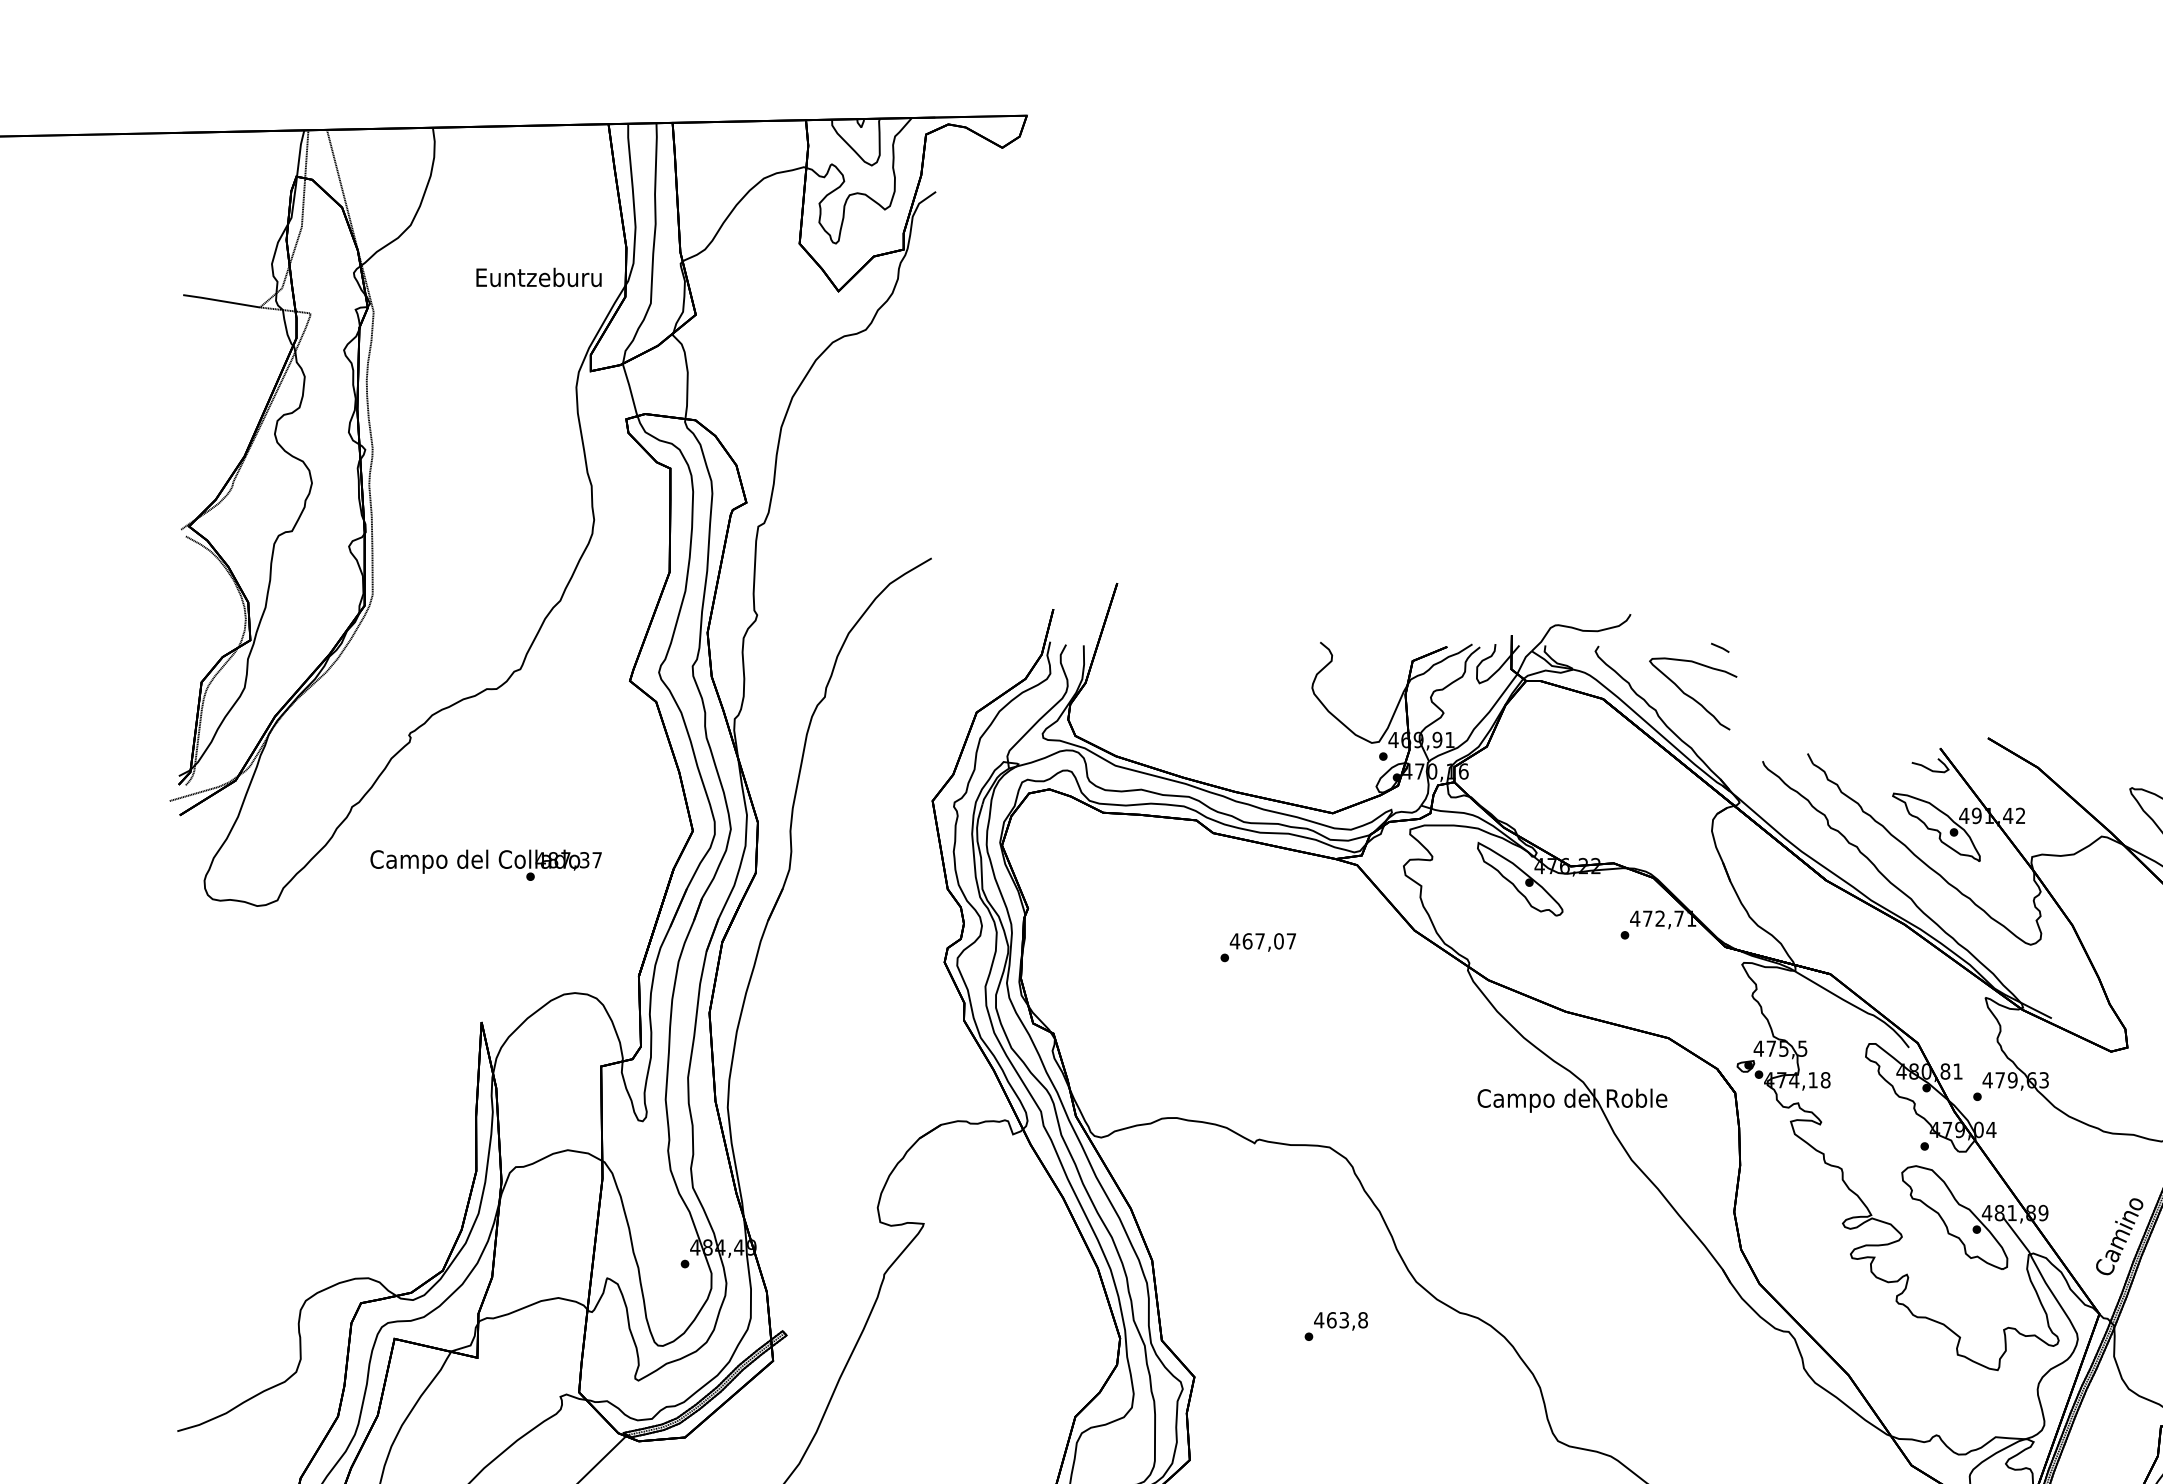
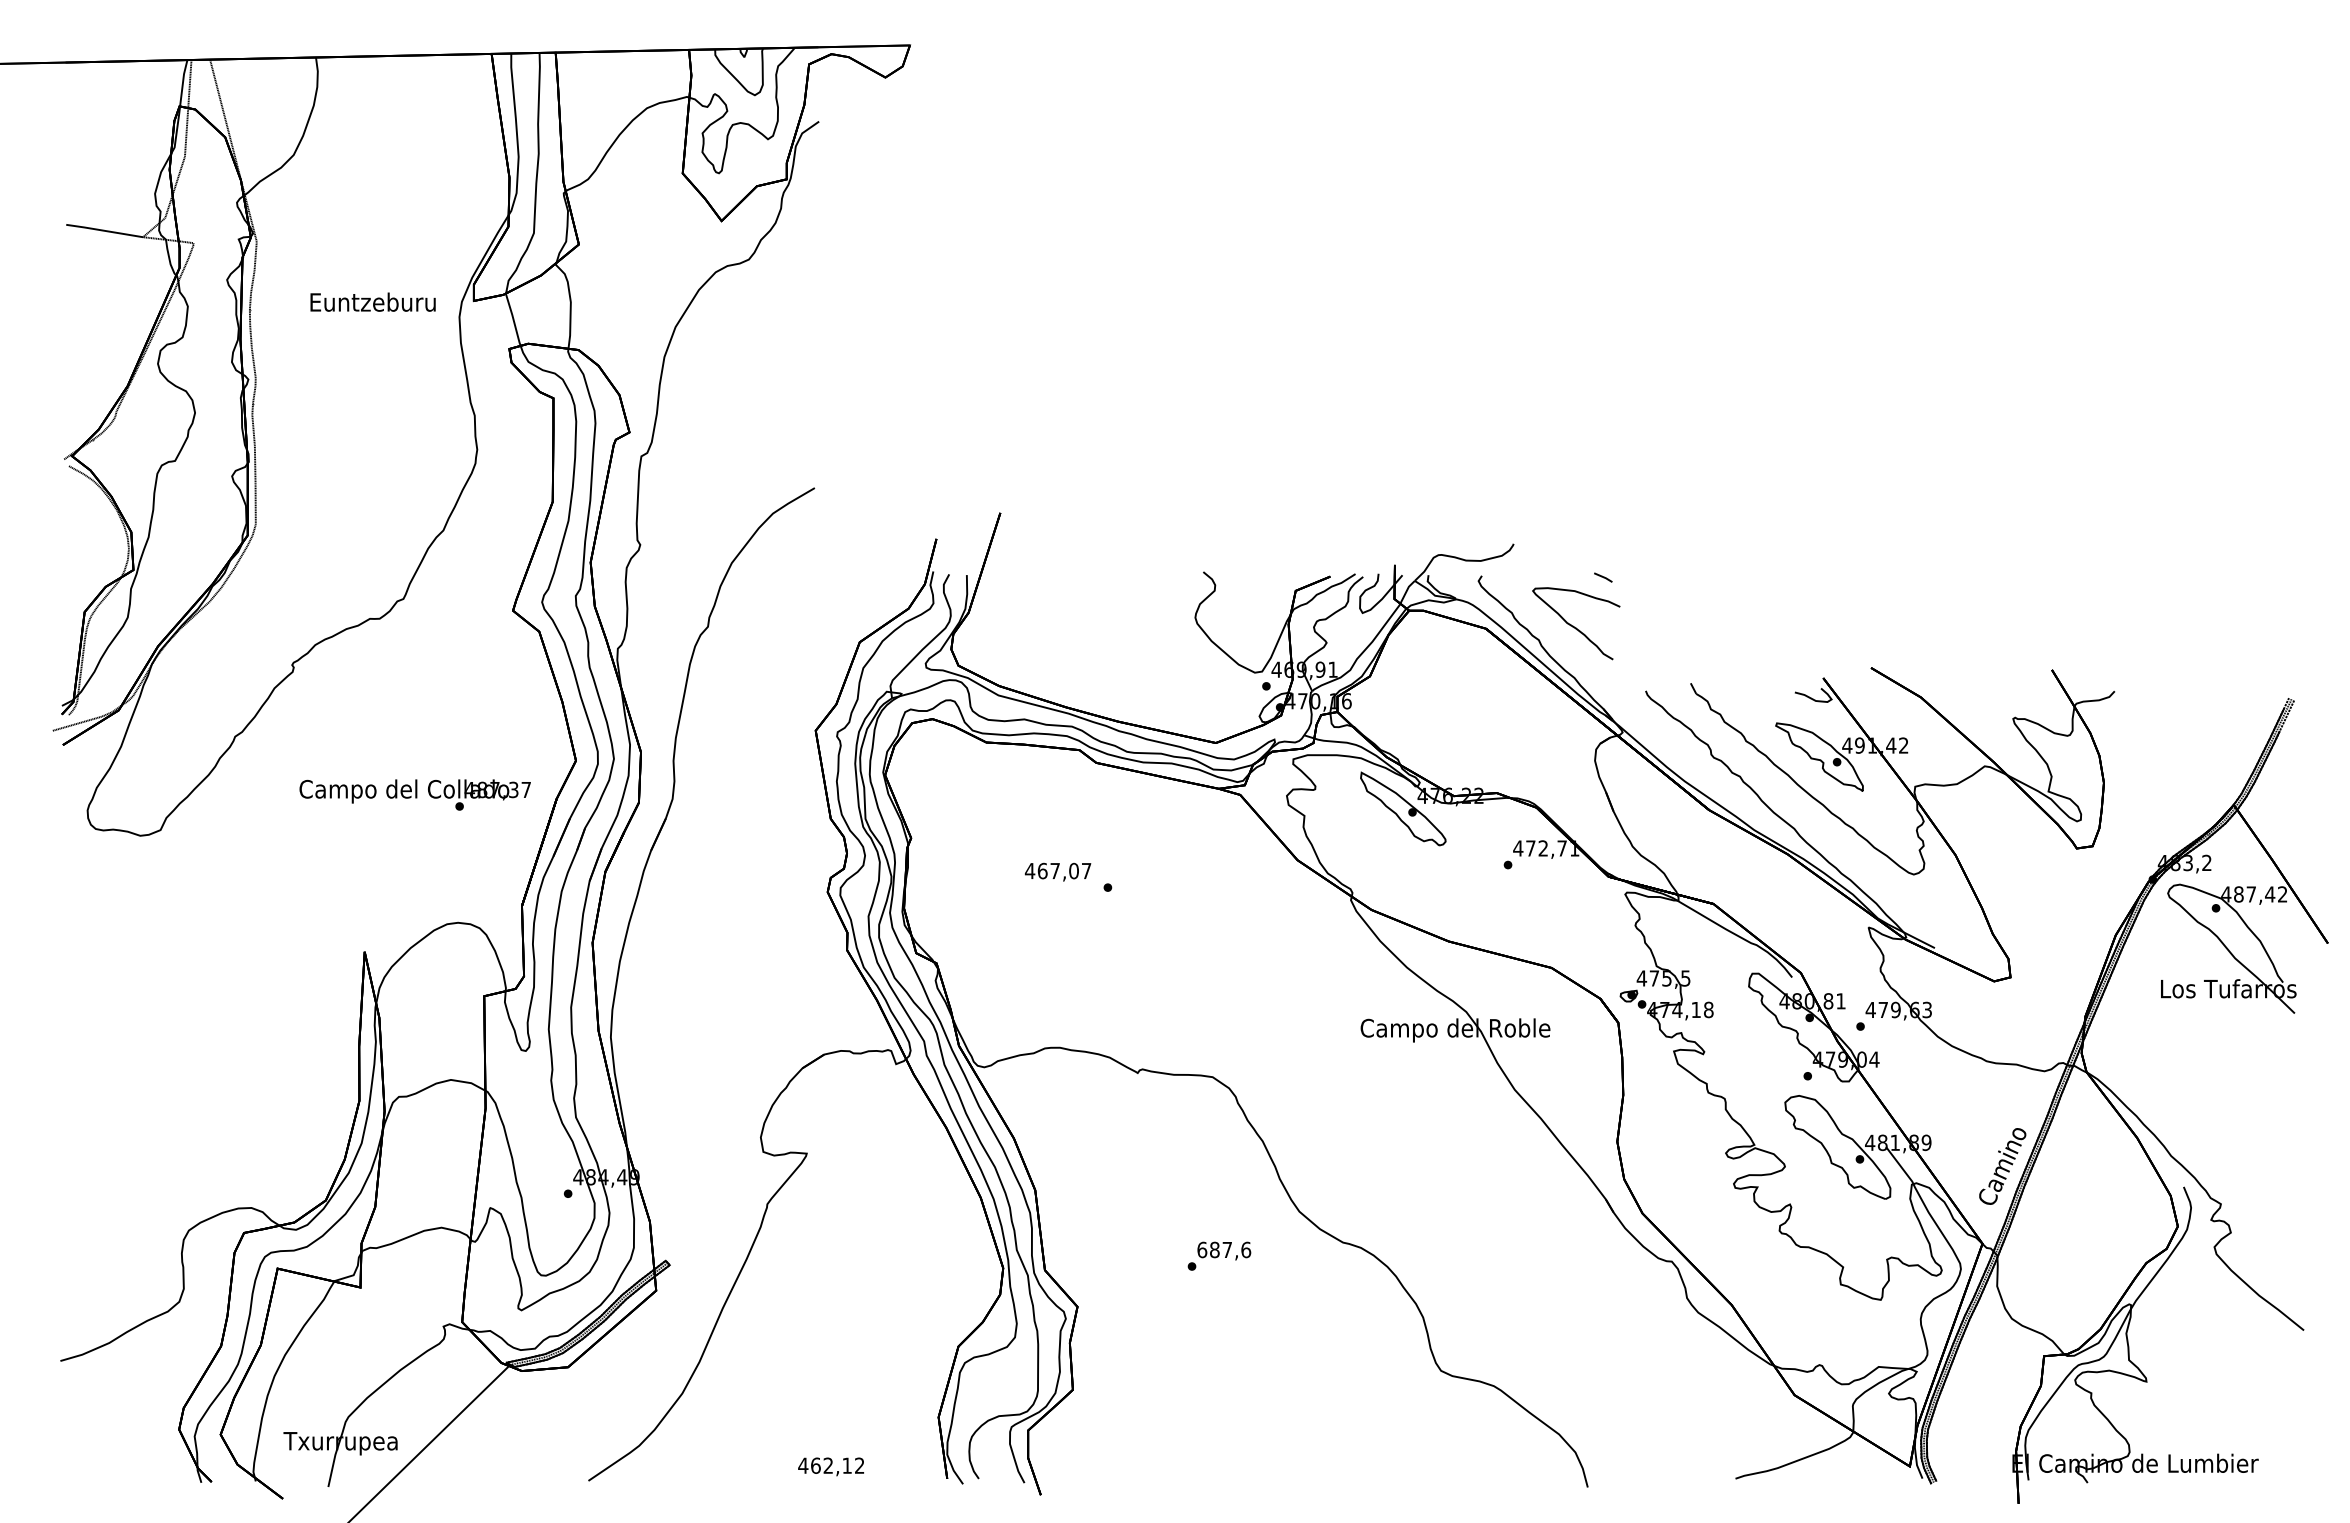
text: (538, 276) -> (372, 301), moved
text: (485, 864) -> (414, 794), moved
text: (1263, 941) -> (1058, 871), moved
text: (1341, 1319) -> (1224, 1249), 463,8 -> 687,6

